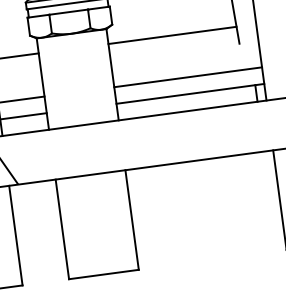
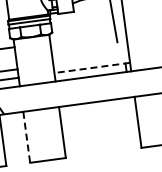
line: (171, 34) -> (82, 37), removed
line: (186, 77) -> (90, 59), removed
line: (188, 94) -> (91, 68), solid -> dashed
line: (61, 229) -> (26, 137), solid -> dashed

